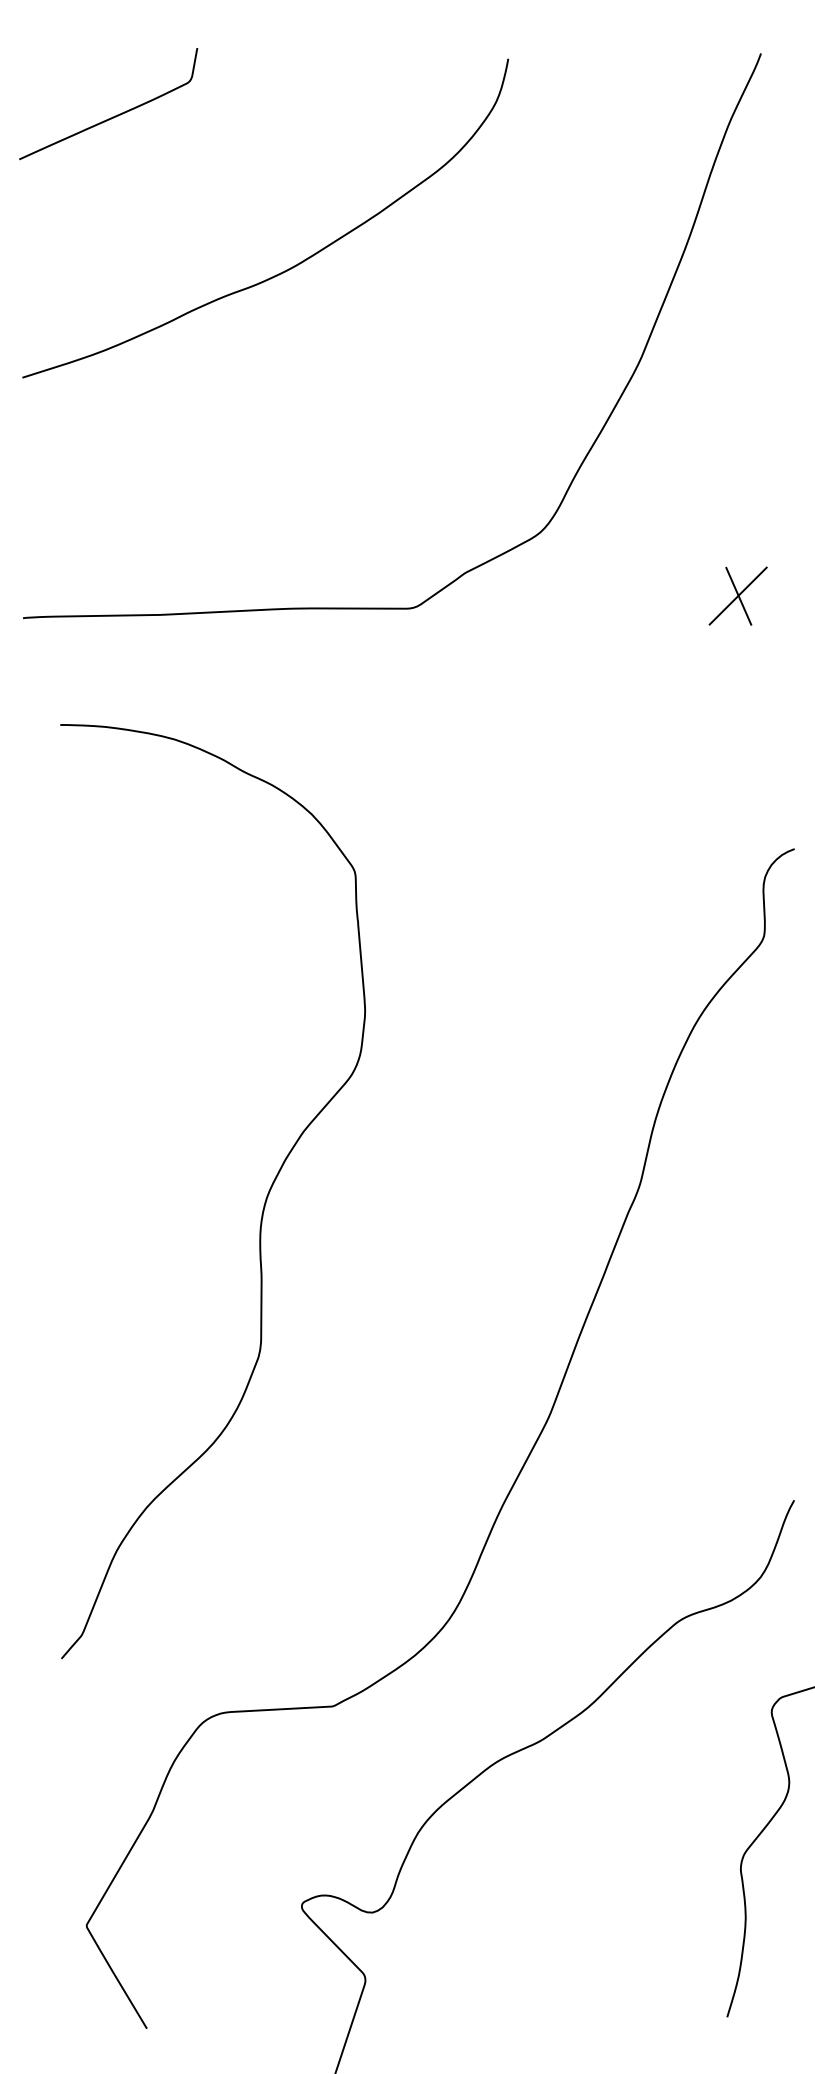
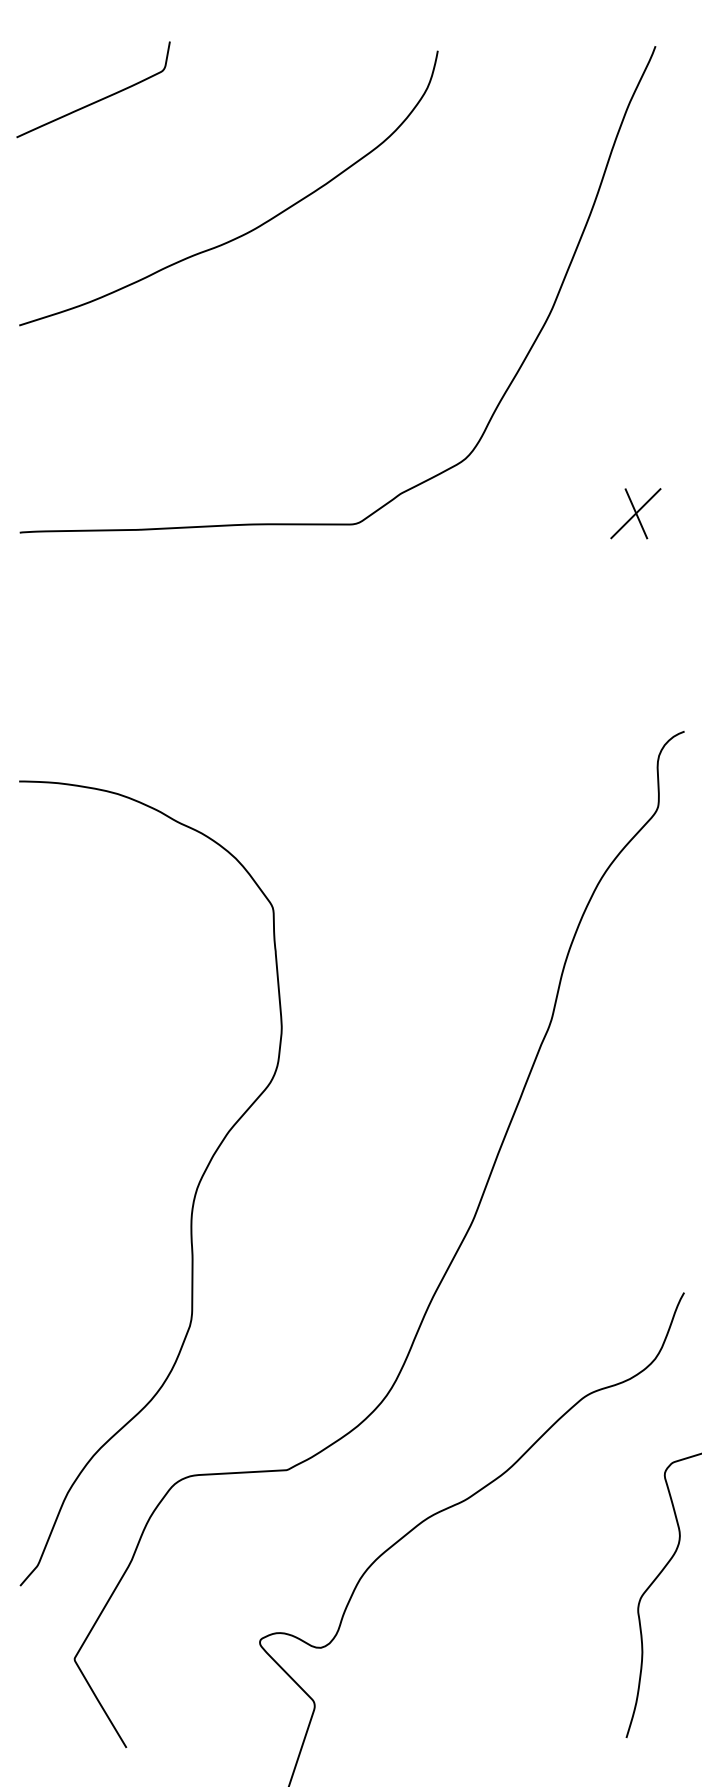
curve: (263, 1205) -> (194, 1195), moved

